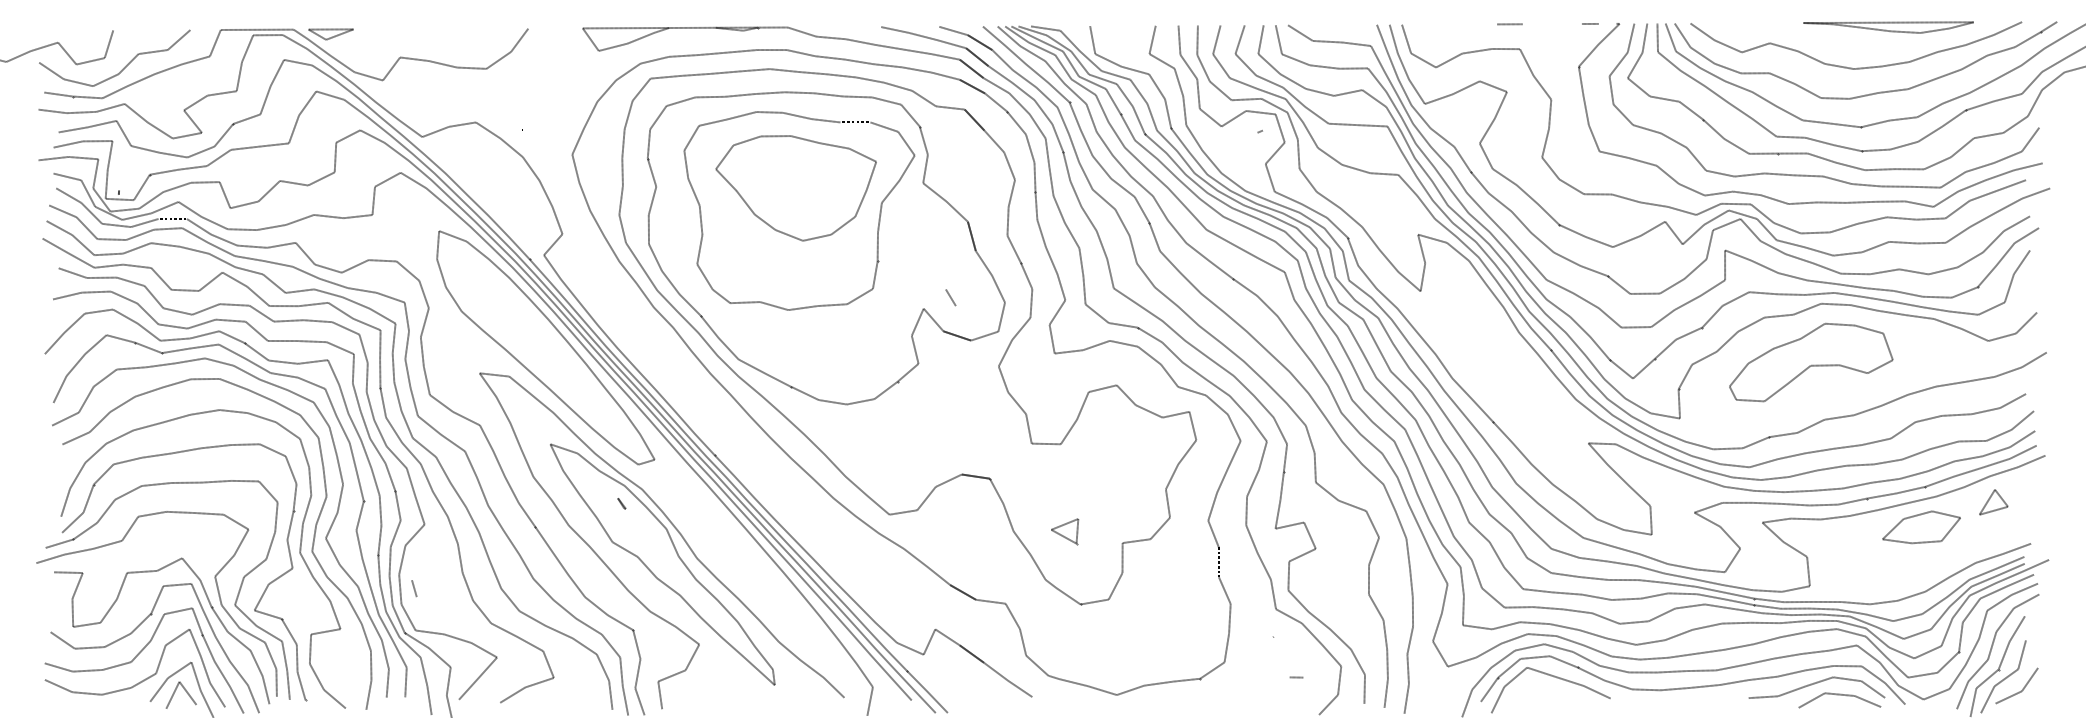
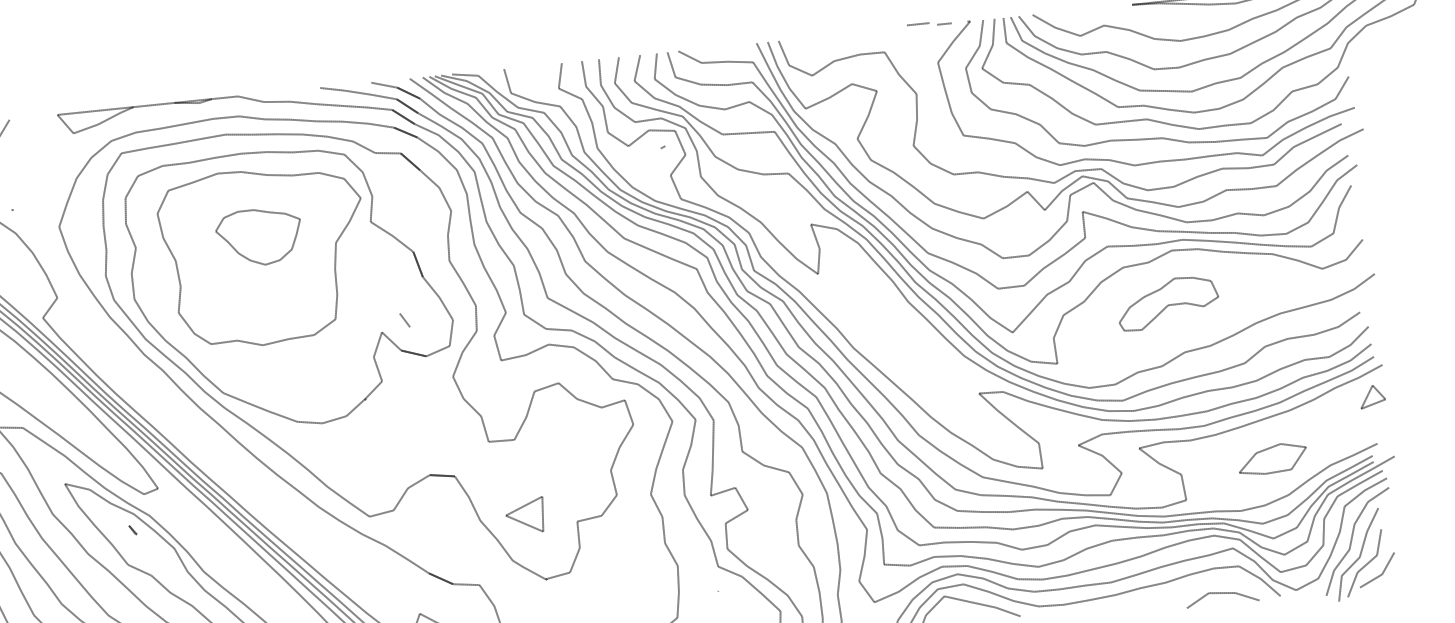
line: (1509, 24) -> (917, 24), moved
part: (795, 188) -> (258, 237), size x0.6
part: (1811, 362) -> (1168, 303), size x0.7
part: (1993, 502) -> (1372, 396), moved
part: (1921, 527) -> (1272, 459), moved
part: (1065, 531) -> (526, 516), size x1.6
curve: (1814, 684) -> (1198, 586), removed

